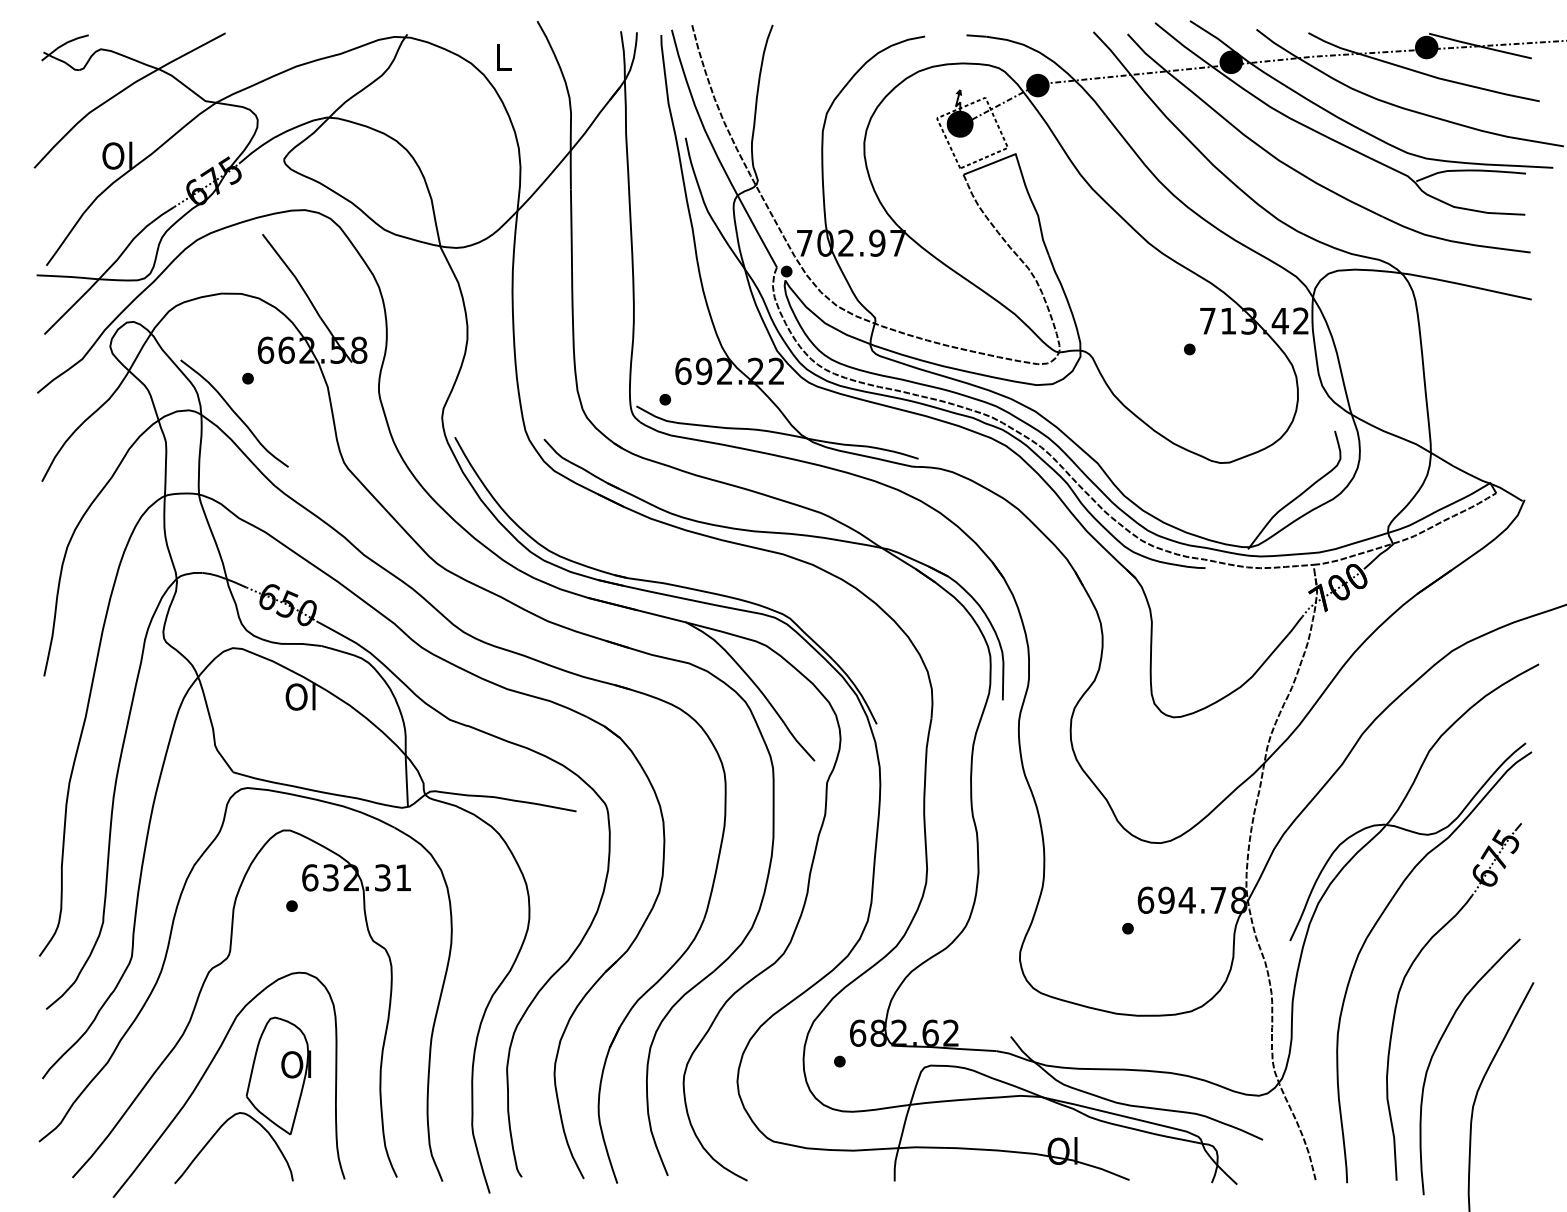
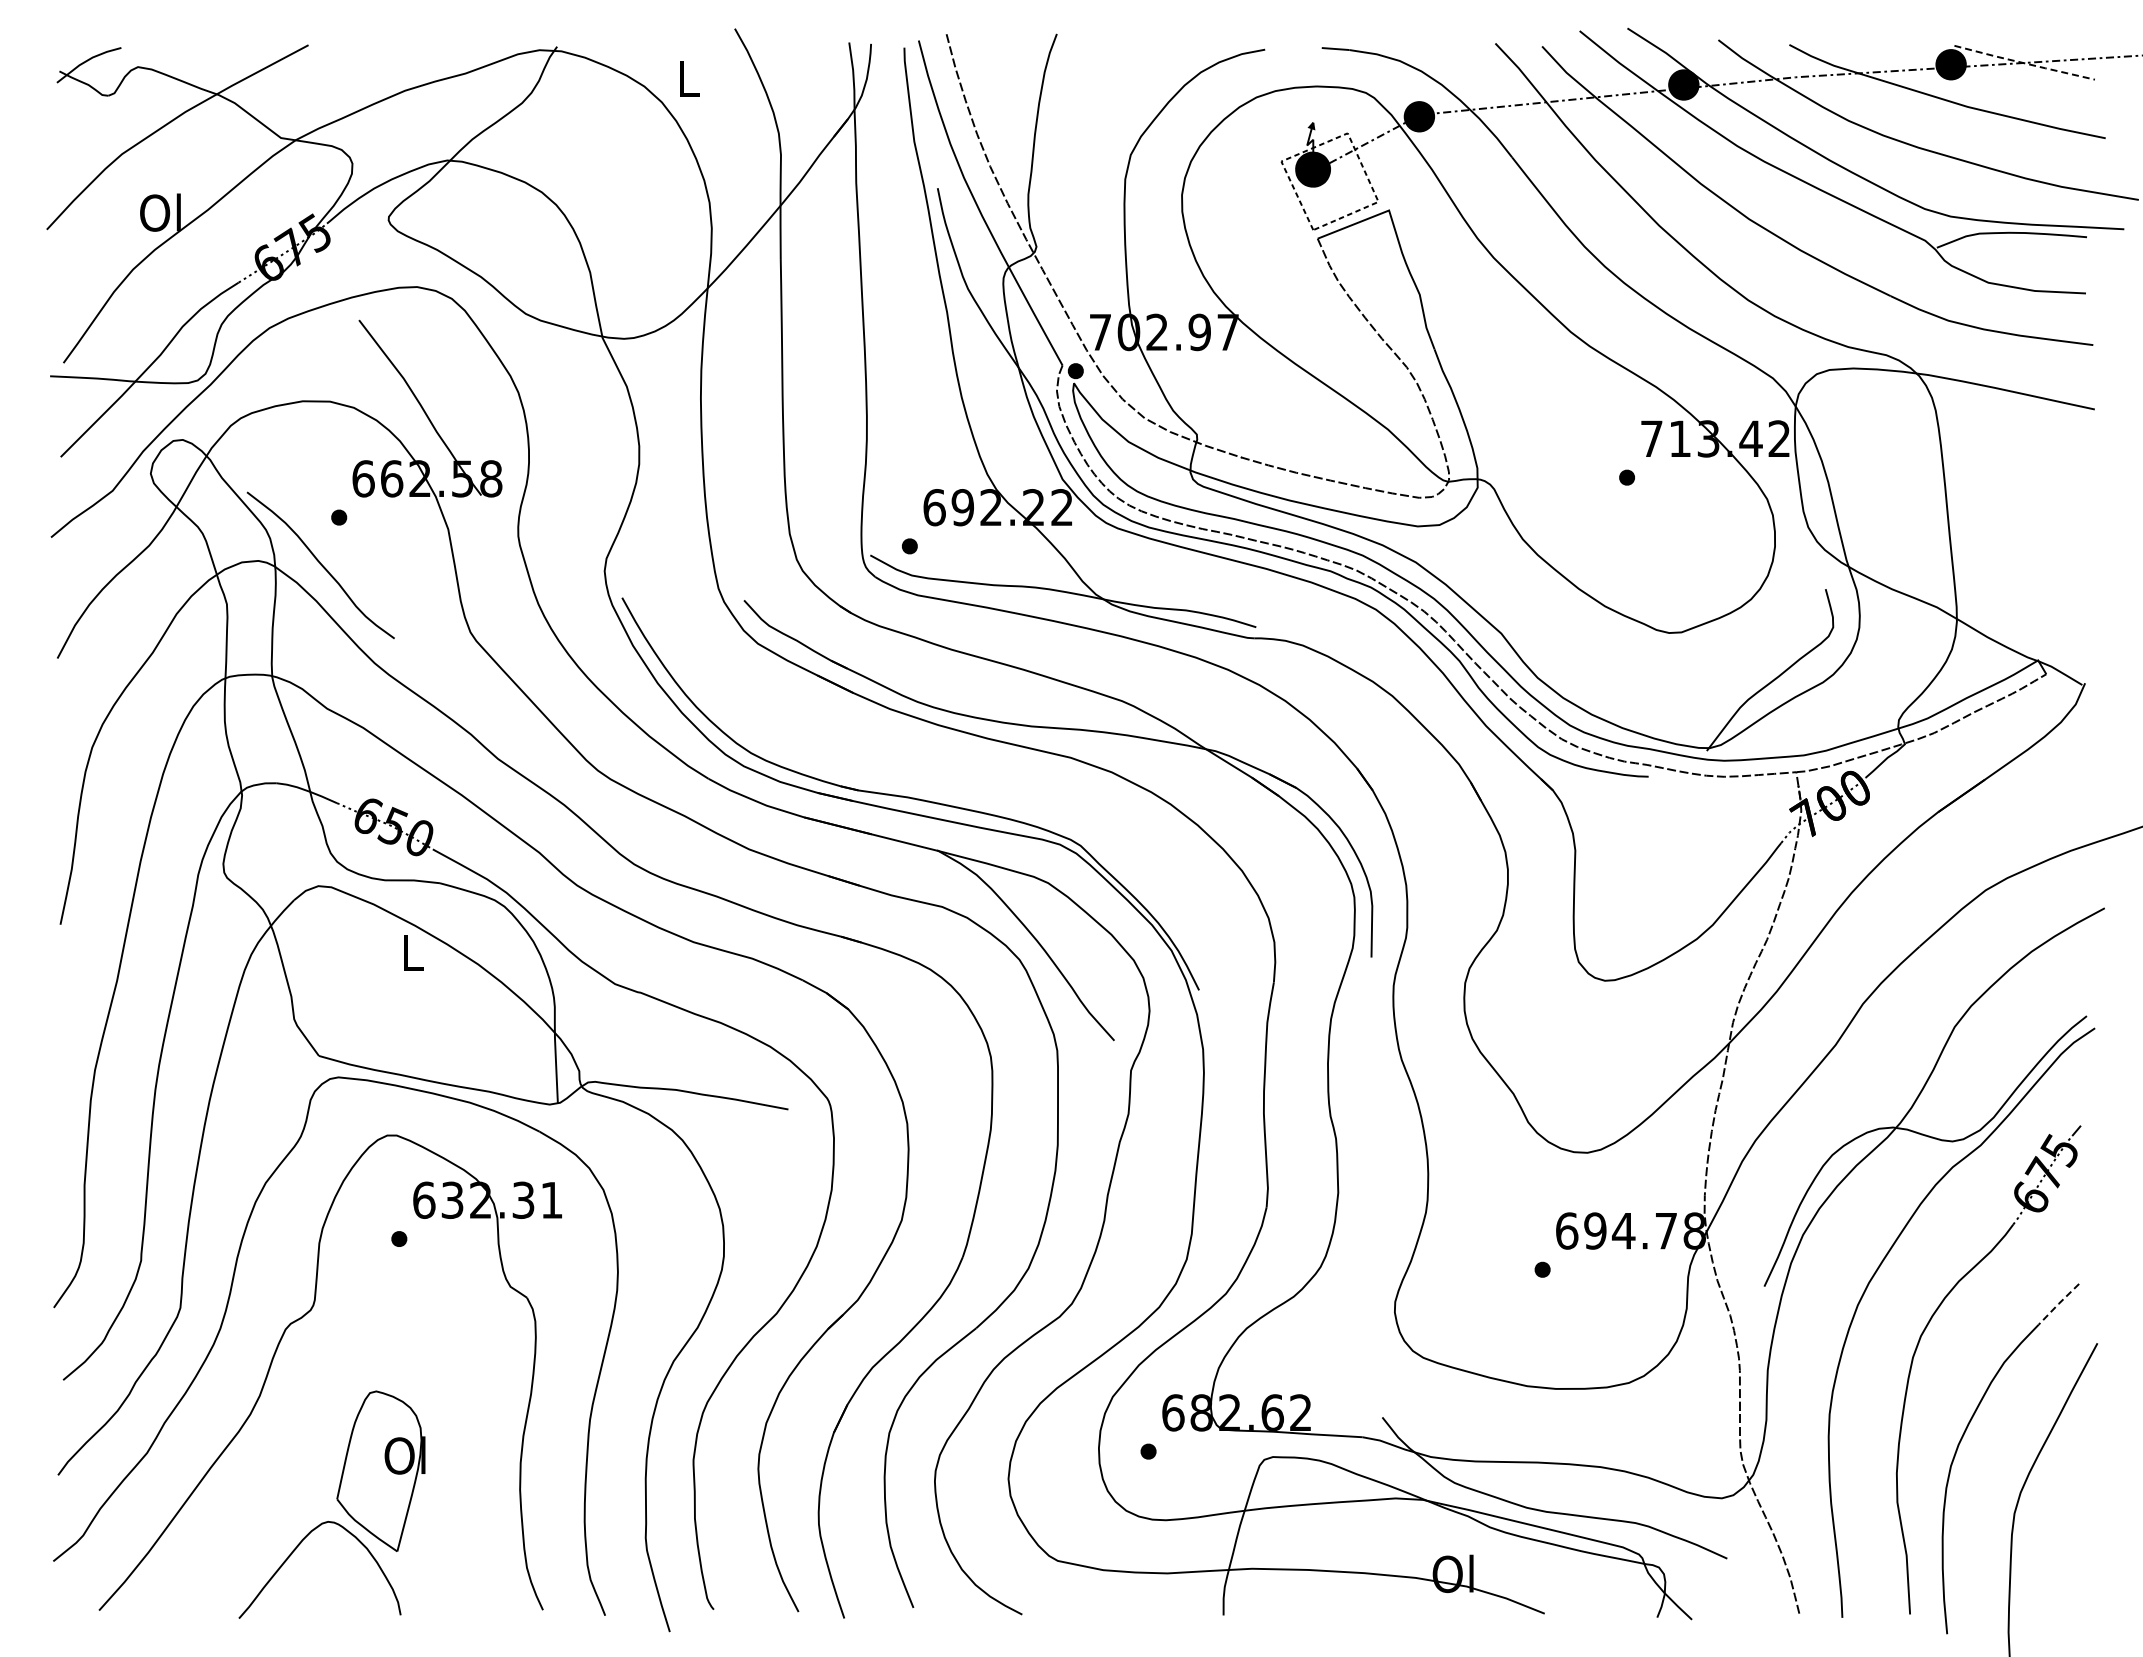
line: (1480, 46) -> (2024, 63), solid -> dashed
text: (300, 696) -> (410, 952), Ol -> L
line: (1505, 953) -> (2058, 1303), solid -> dashed
curve: (208, 1069) -> (284, 1462), removed

